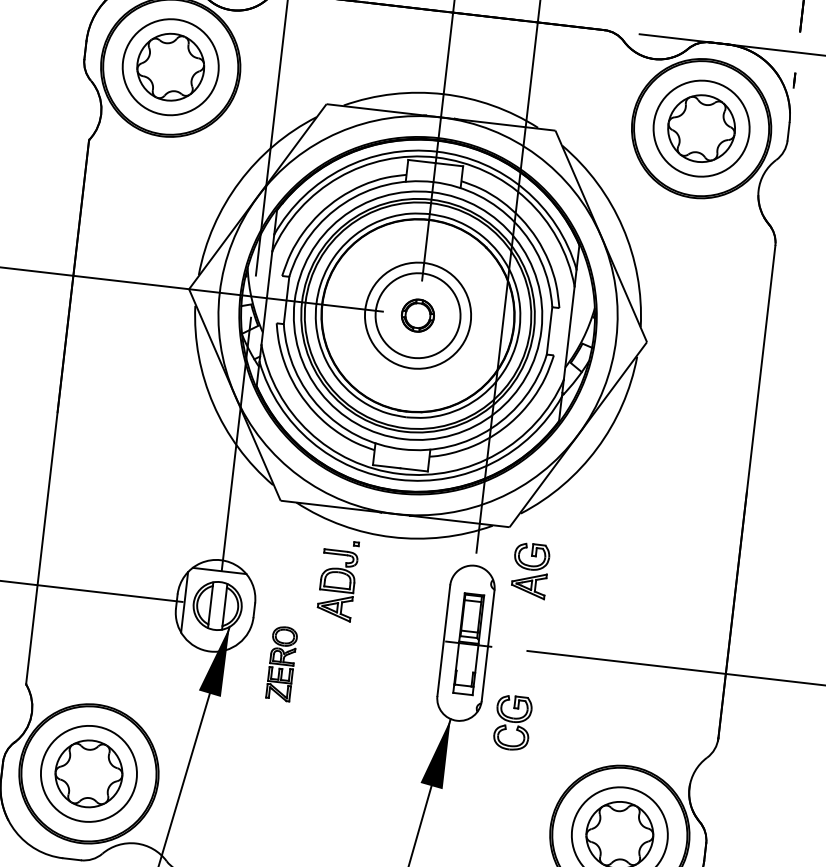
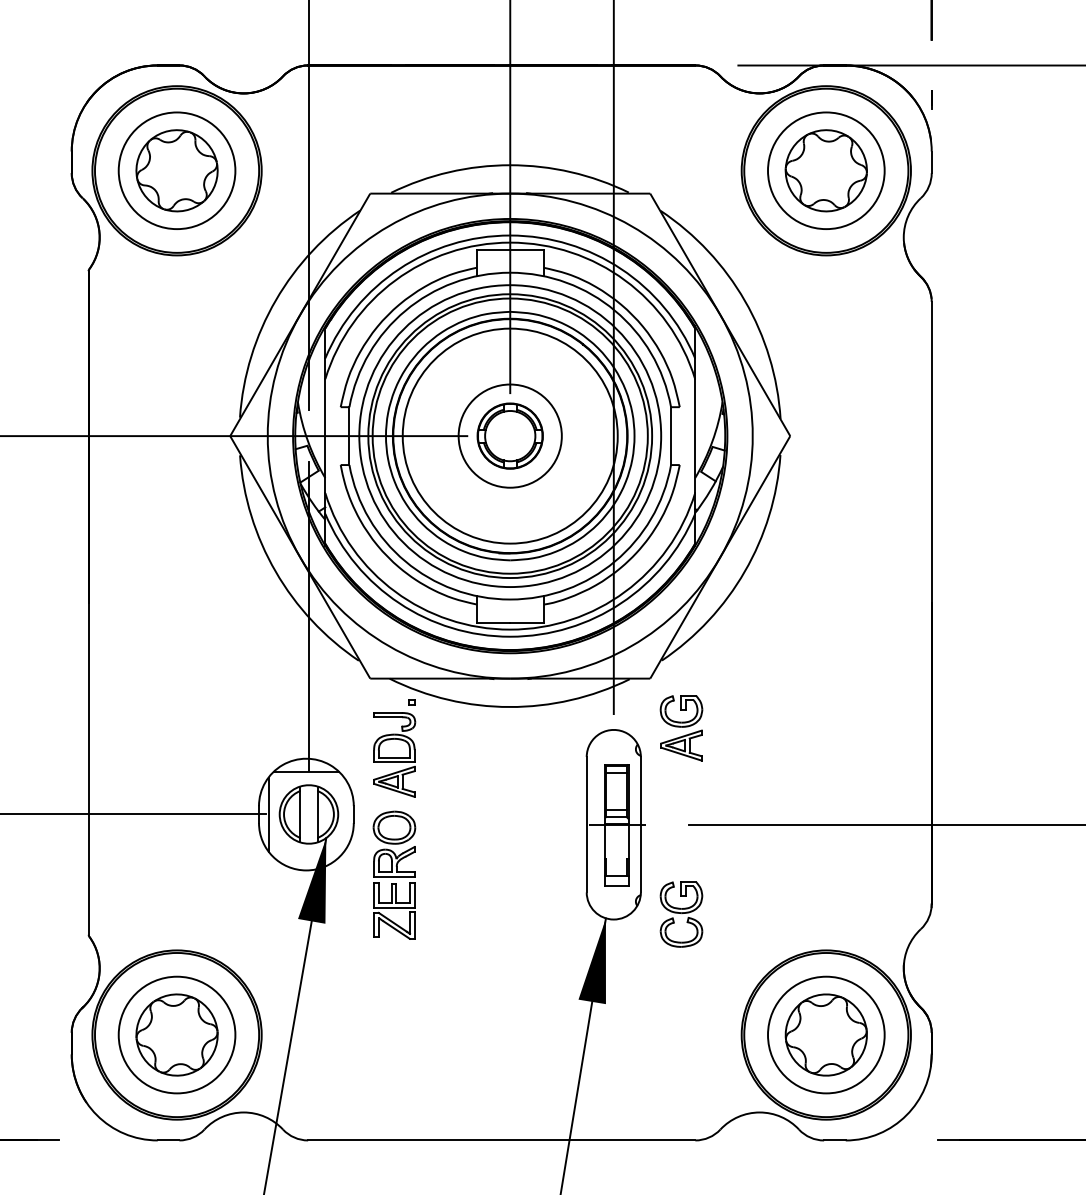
circle: (417, 315) -> (509, 435), size x1.67
part: (417, 315) -> (509, 435), size x1.67
part: (337, 580) -> (394, 748), moved
part: (281, 663) -> (394, 874), size x1.43

